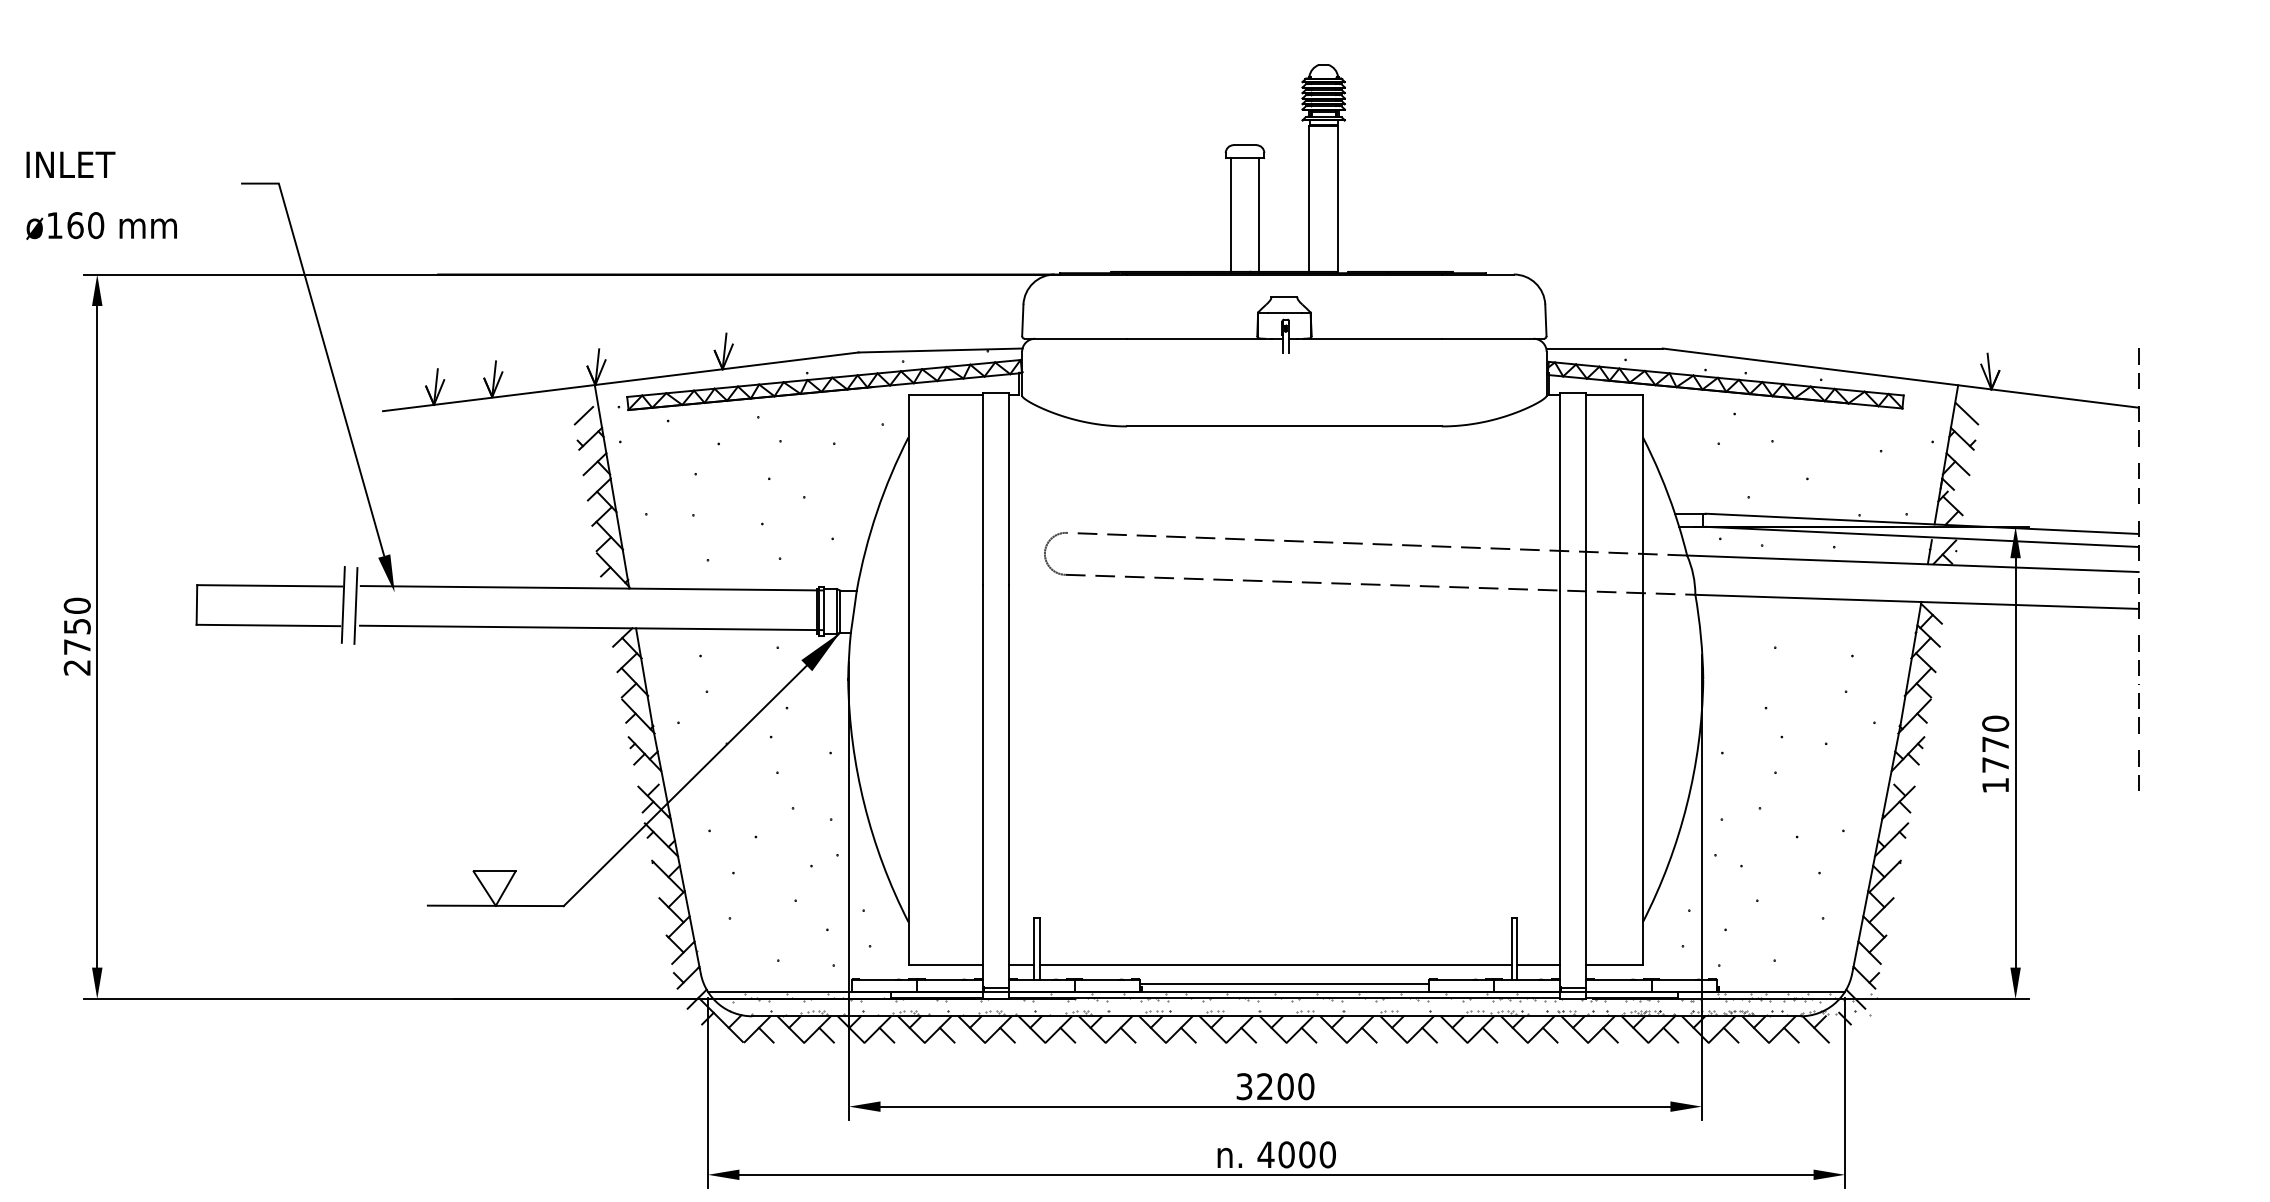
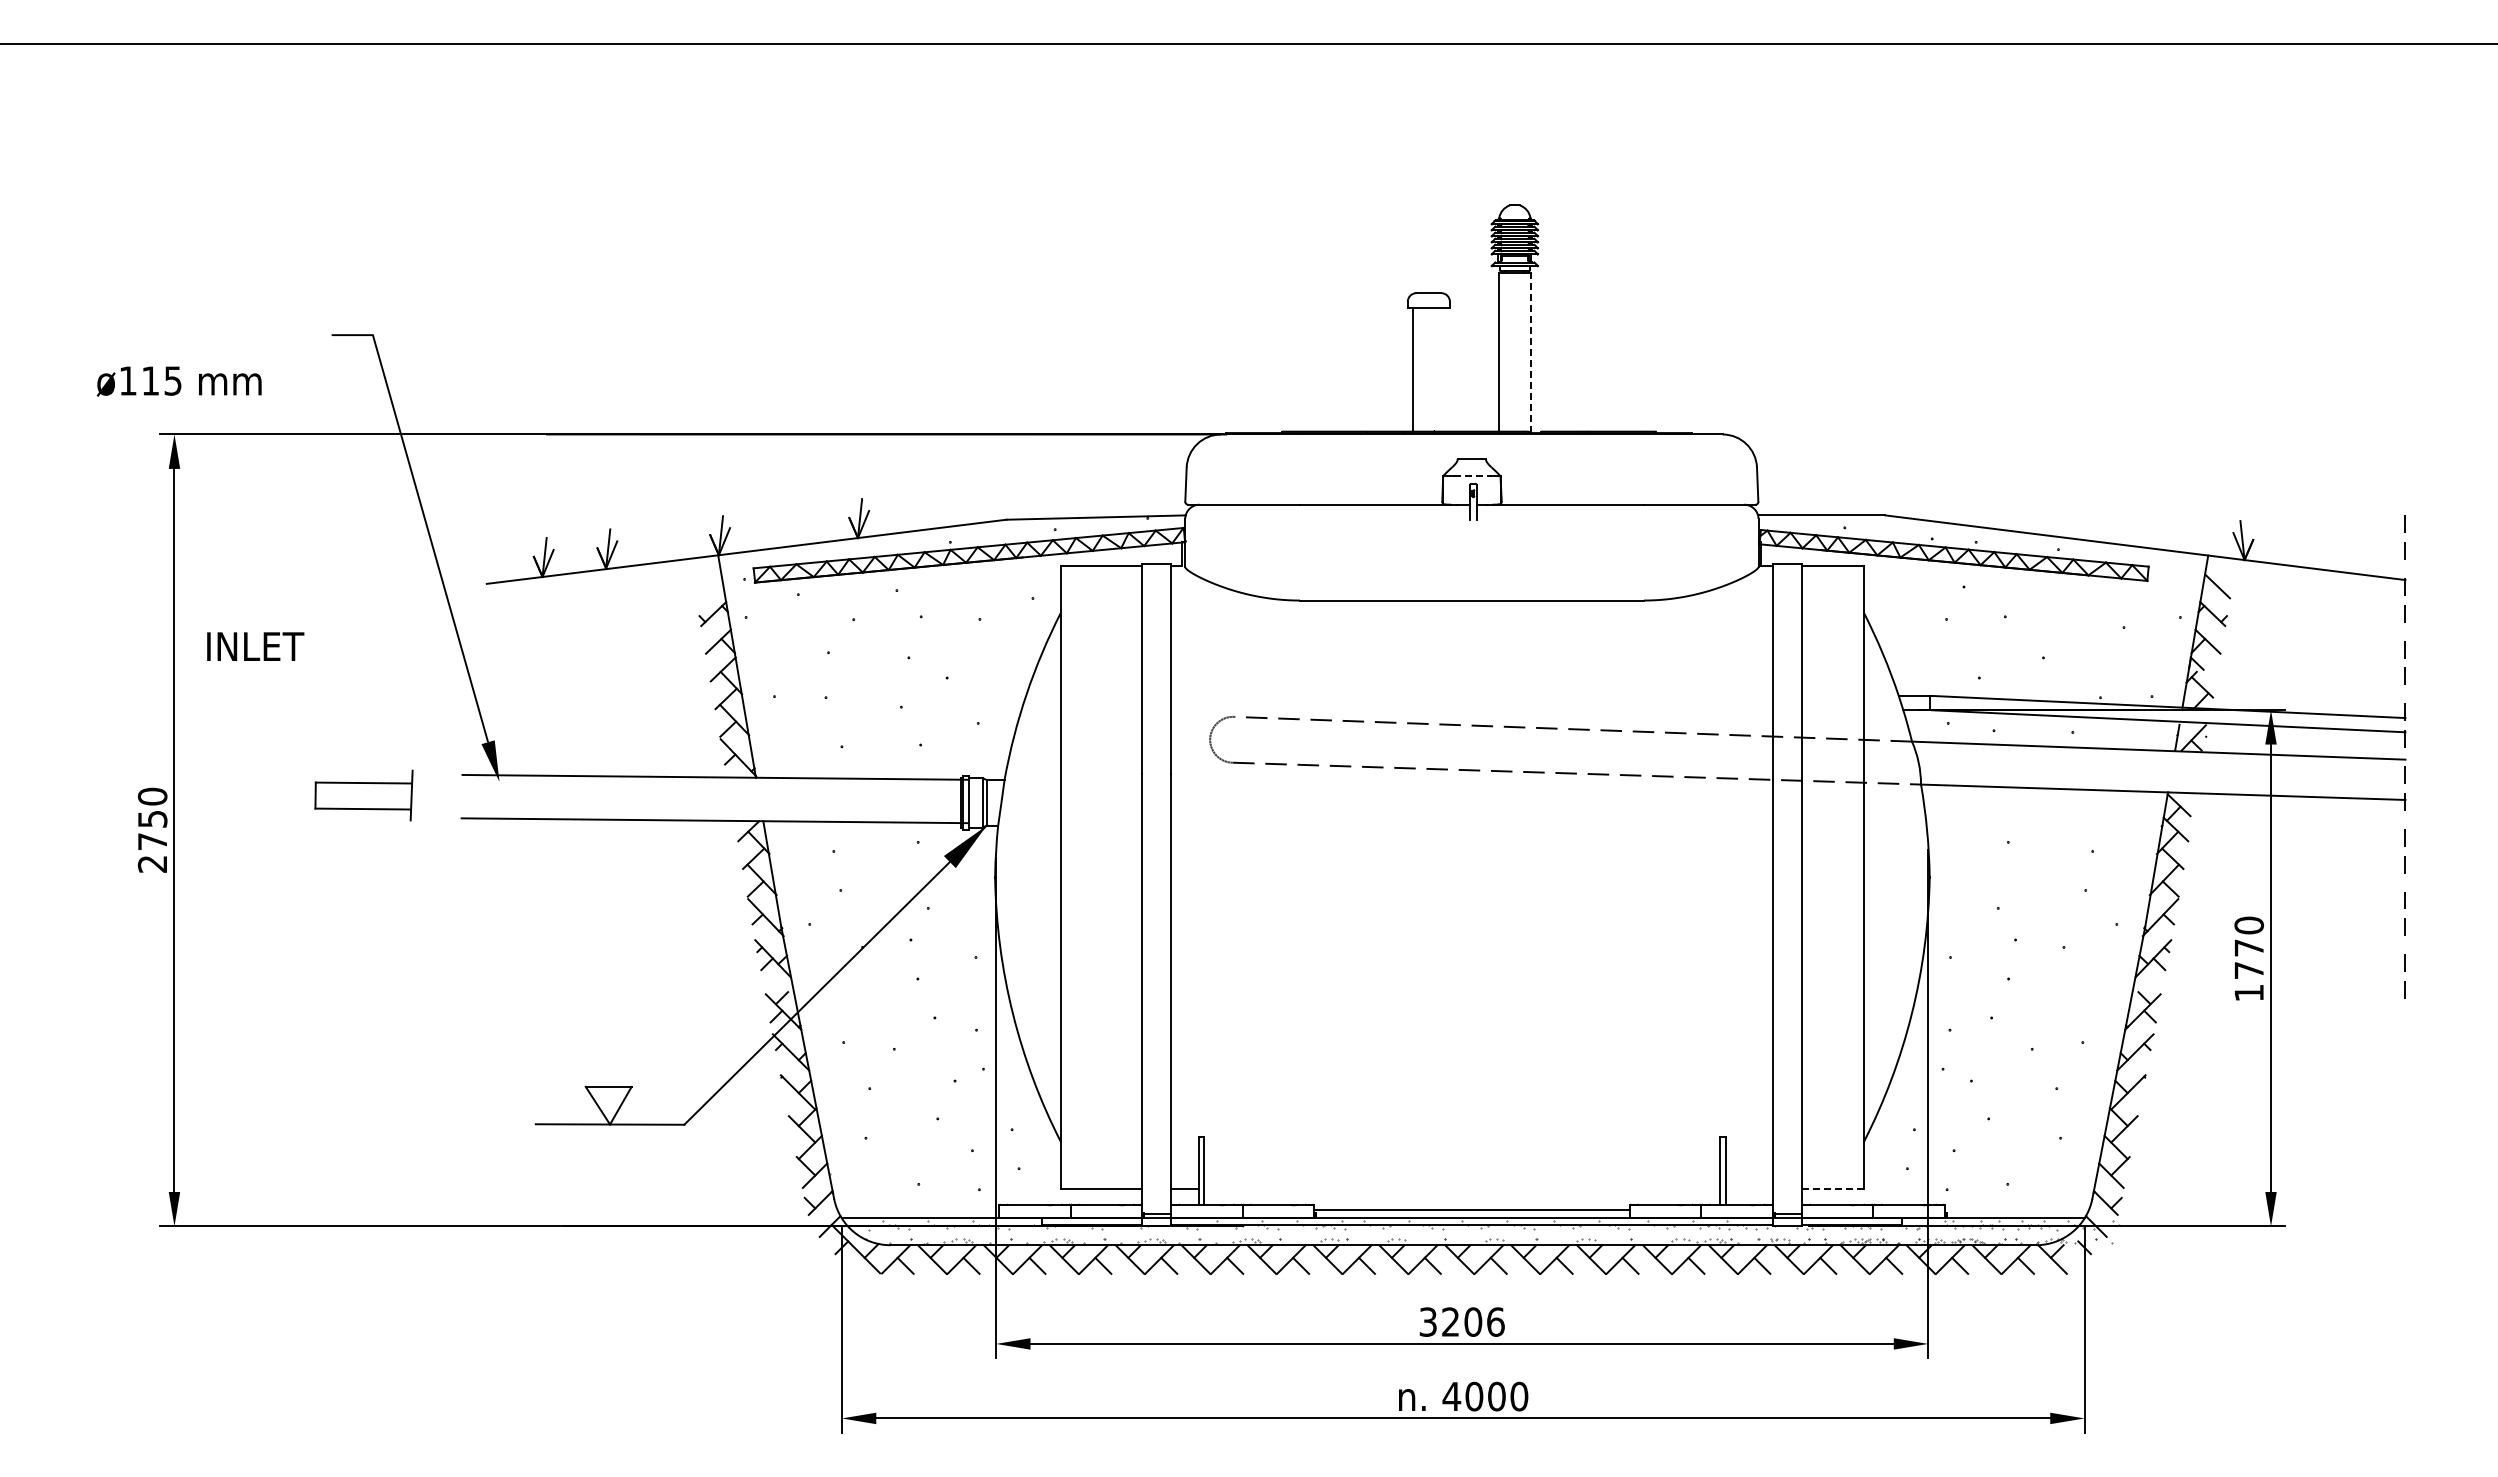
text: (70, 164) -> (255, 646), moved
line: (1338, 199) -> (1530, 352), solid -> dashed
line: (1259, 215) -> (1444, 369), removed
text: (86, 225) -> (162, 380), ø160 -> ø115
line: (1285, 312) -> (1473, 476), solid -> dashed
line: (584, 415) -> (706, 588), removed
part: (270, 604) -> (363, 795), size x0.6
line: (355, 605) -> (456, 796), removed
line: (1275, 965) -> (1462, 1189), removed
line: (1538, 965) -> (1749, 1189), removed
line: (1614, 965) -> (1832, 1189), solid -> dashed
text: (1306, 1086) -> (1495, 1321), 3200 -> 3206

